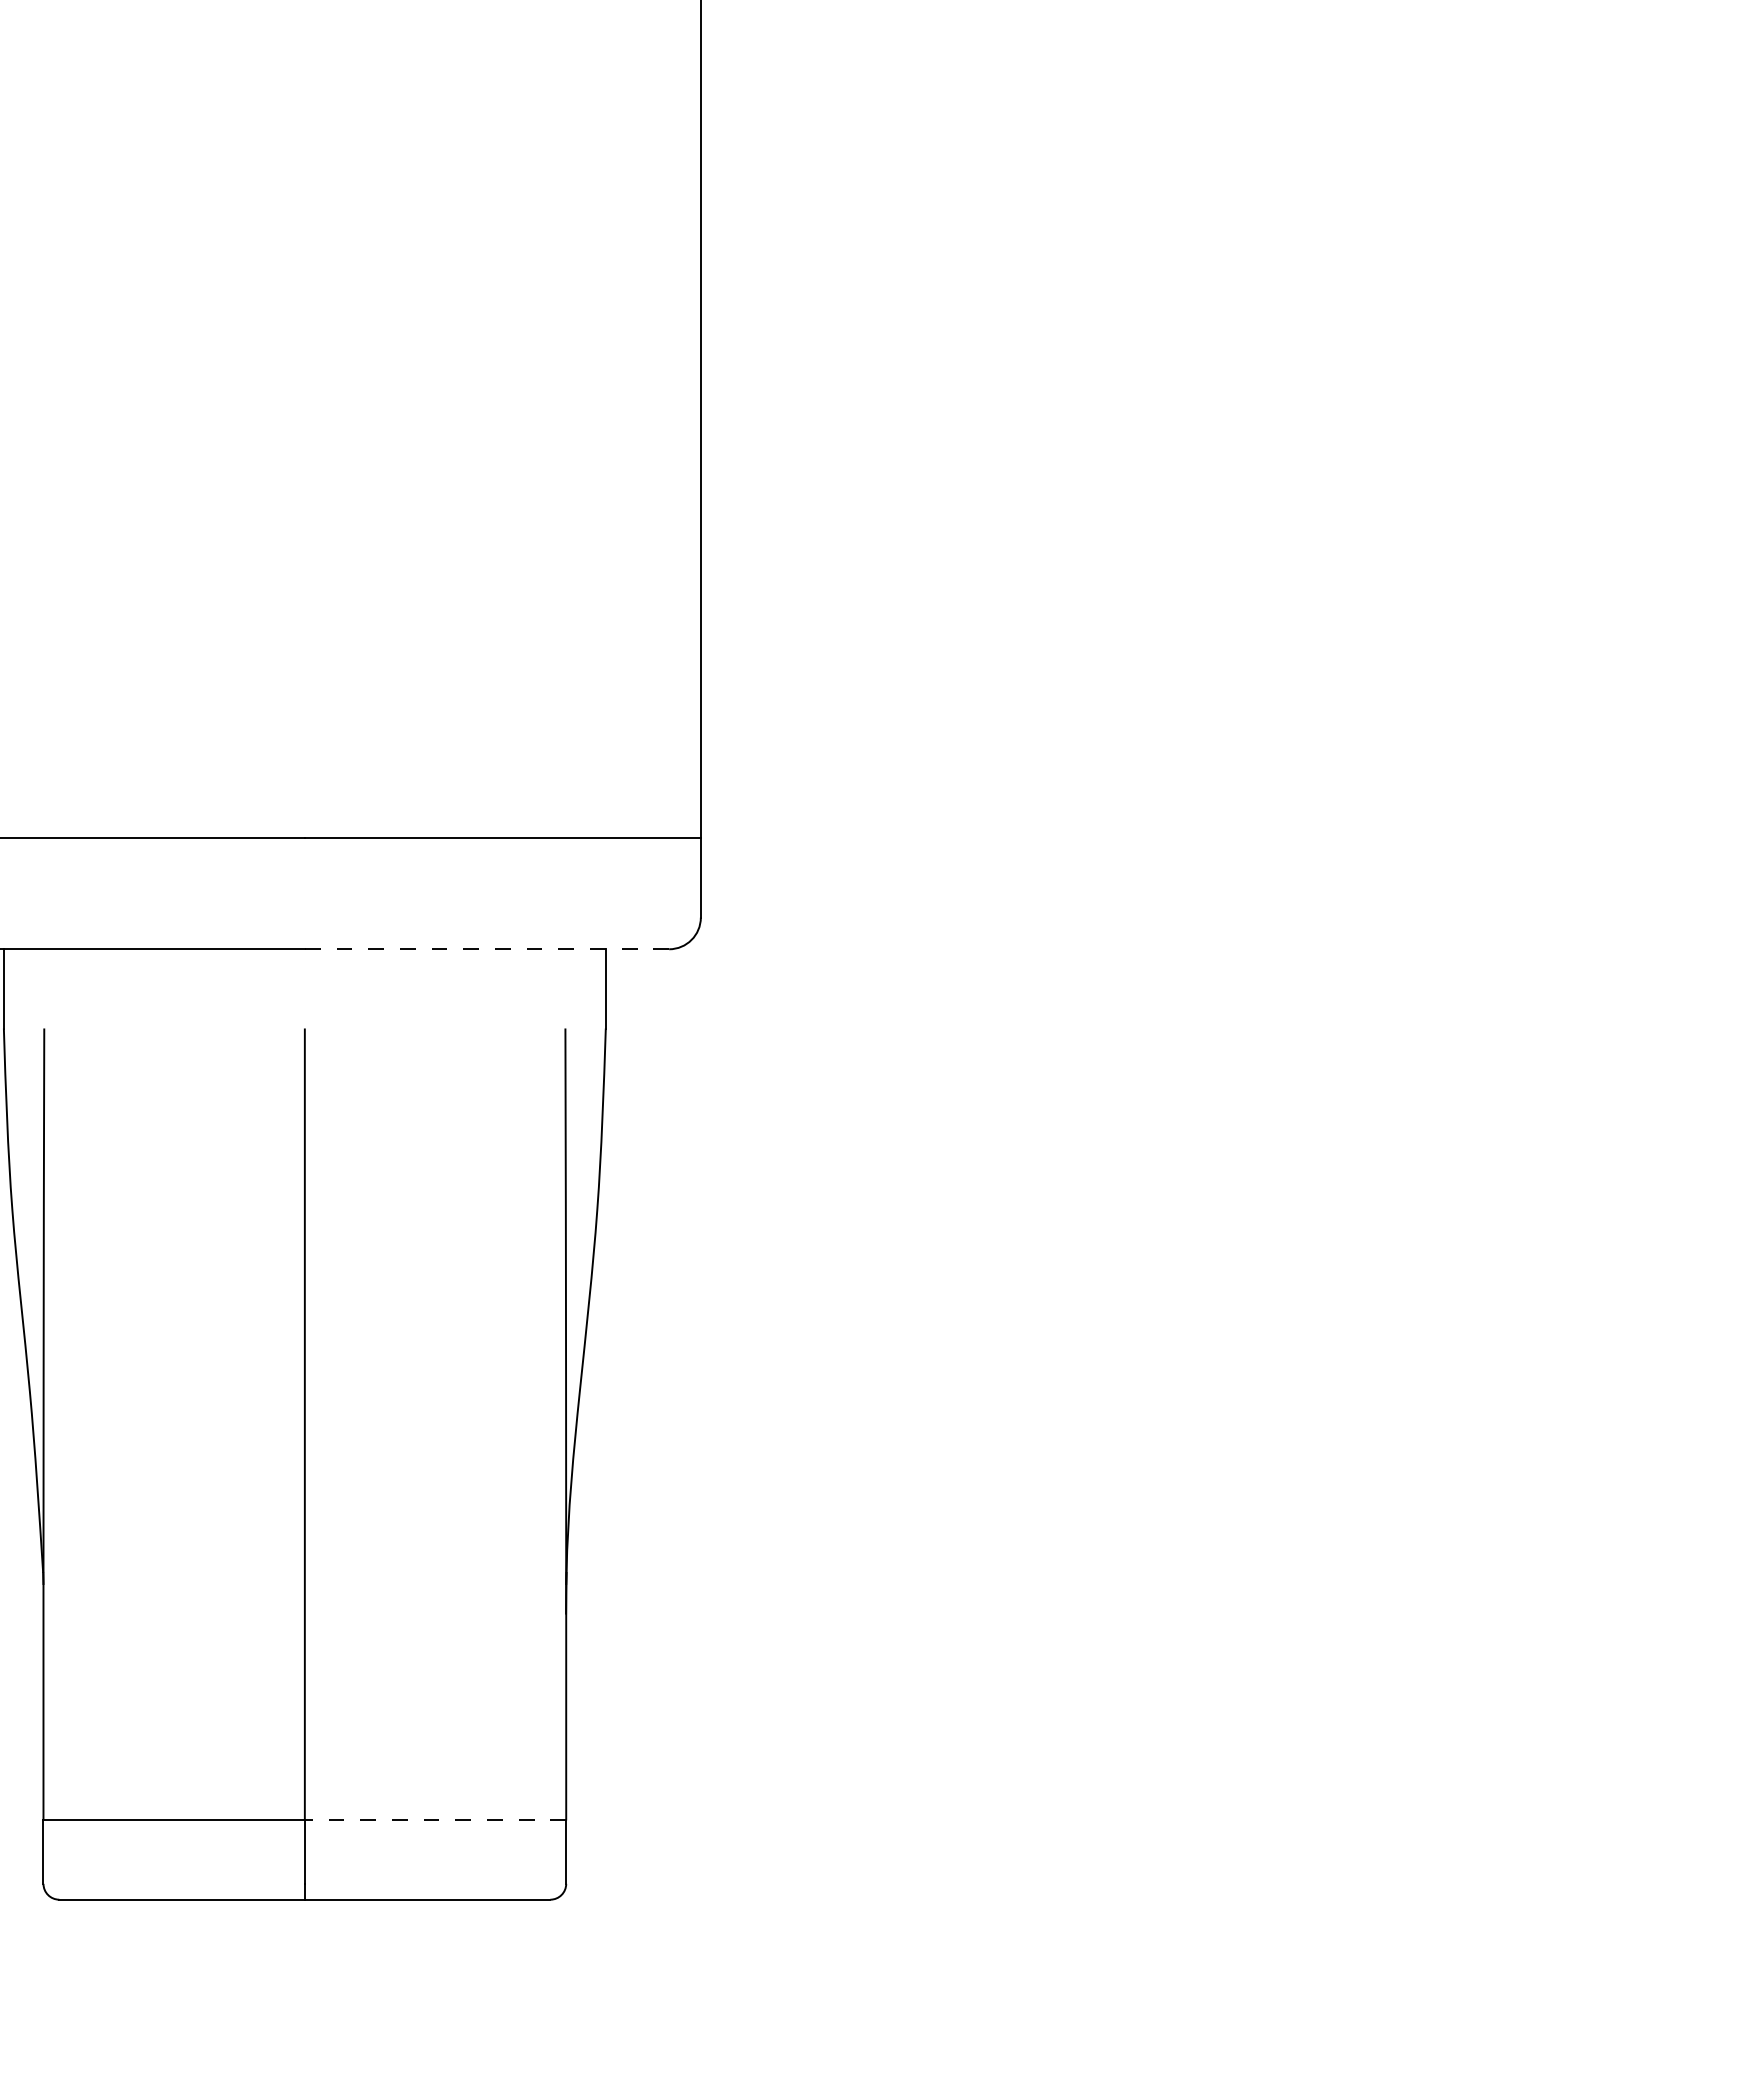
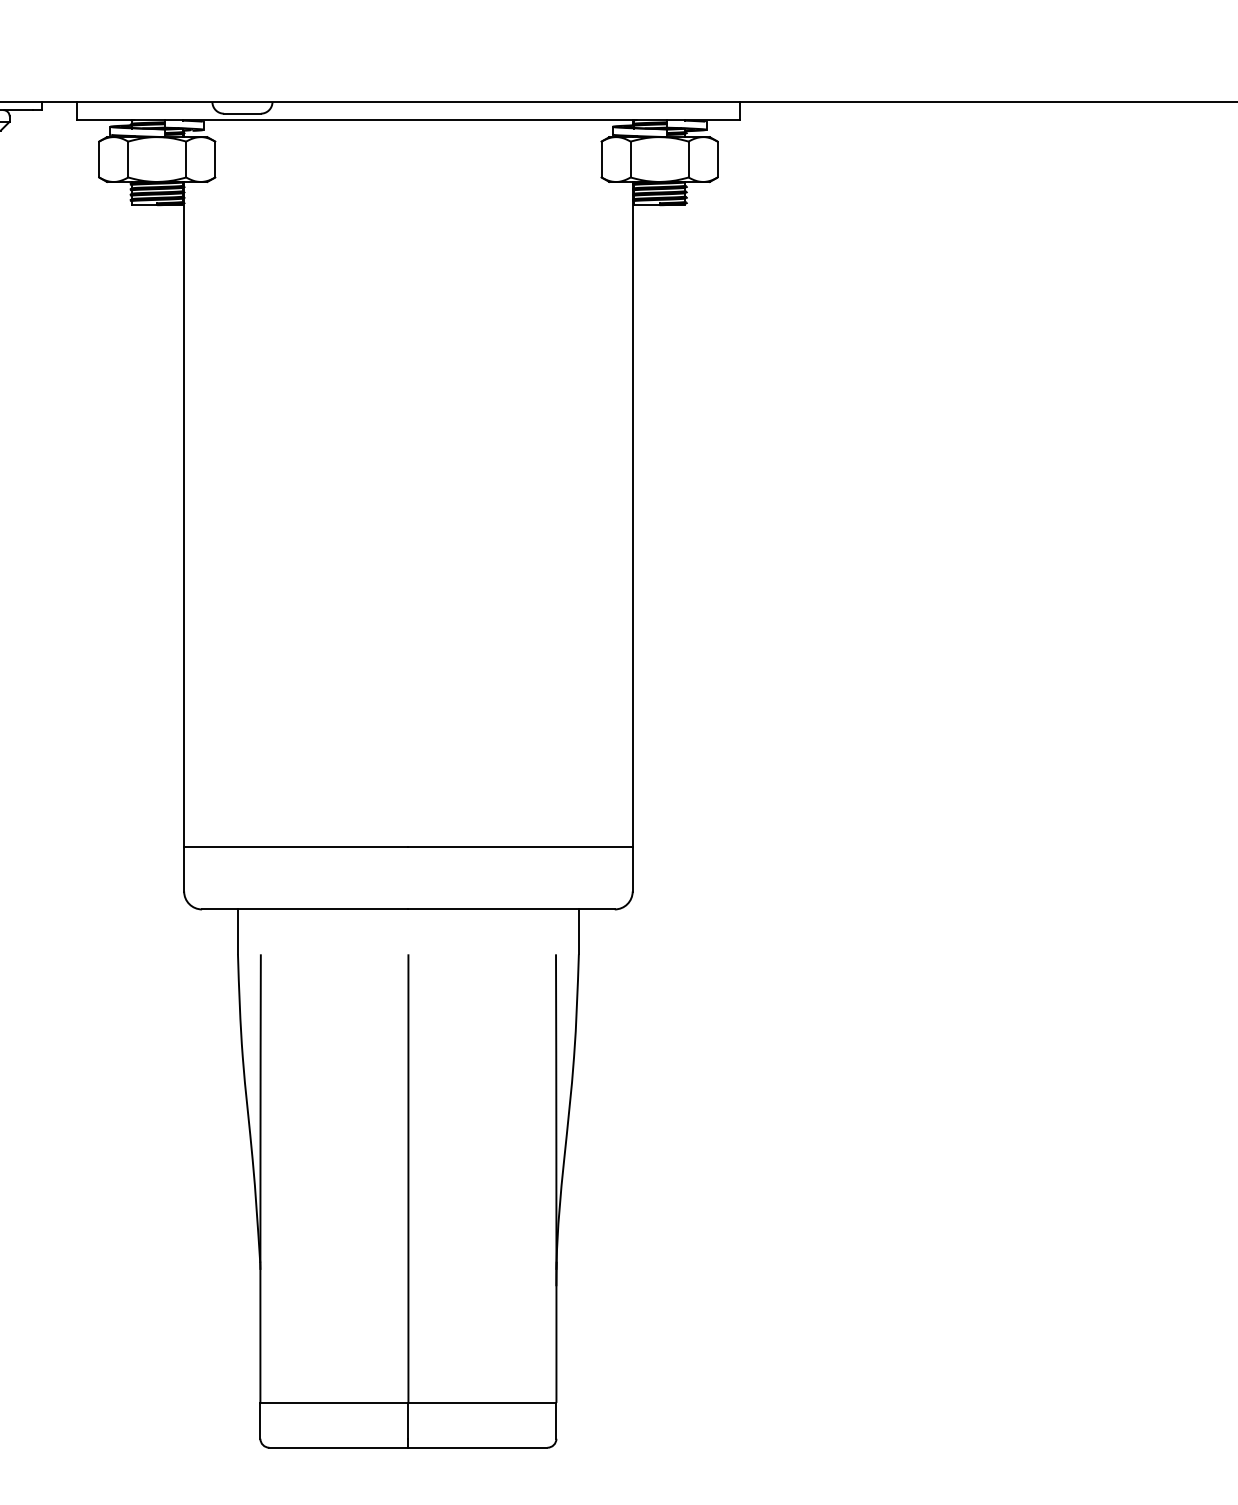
line: (486, 949) -> (511, 909), dashed -> solid
line: (433, 1819) -> (481, 1402), dashed -> solid

